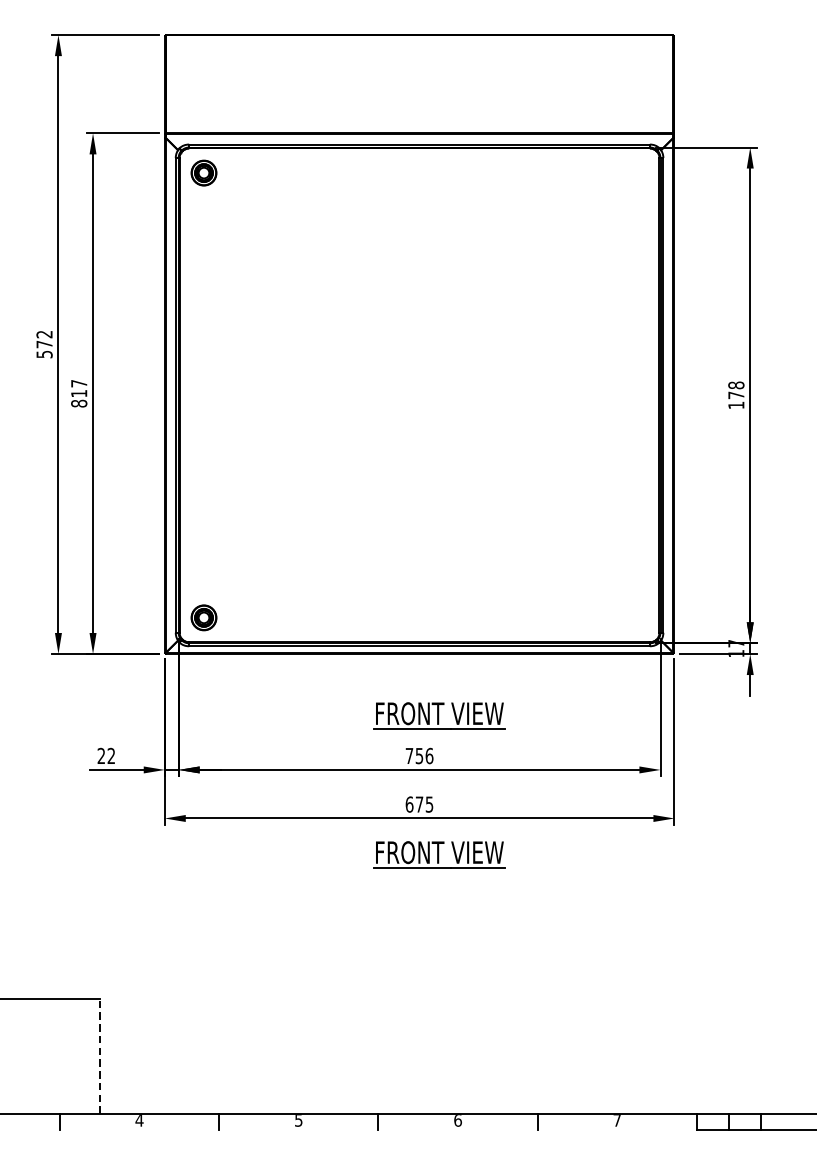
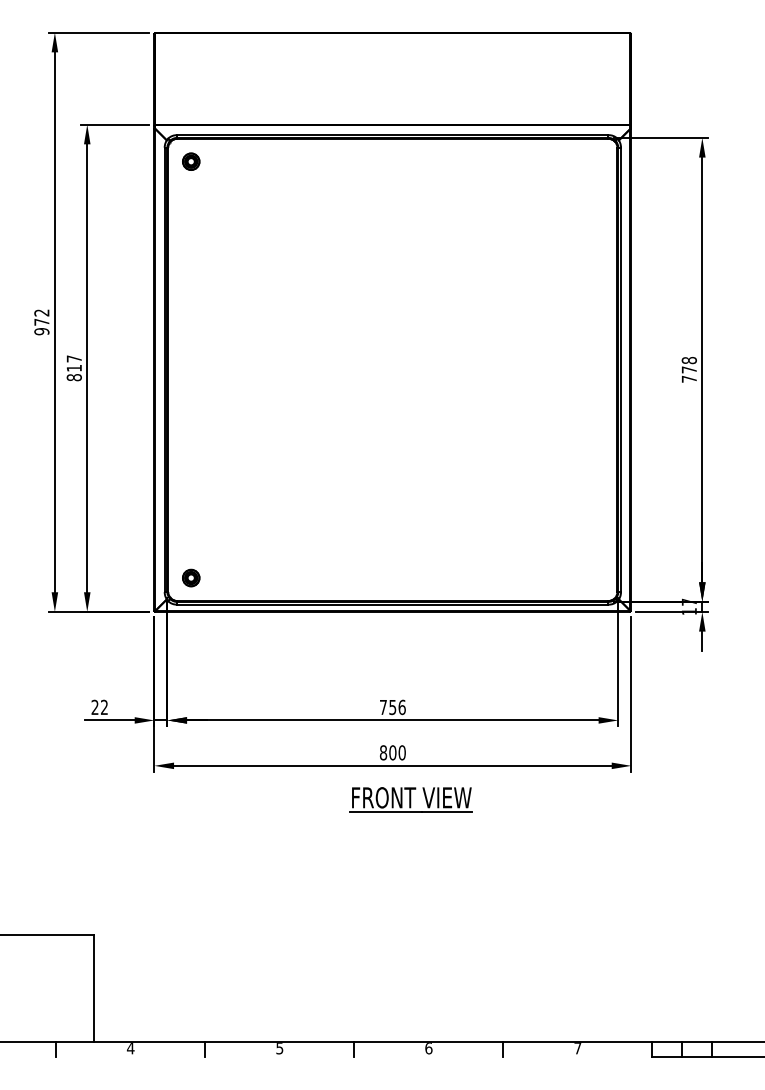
part: (204, 172) -> (191, 161), size x0.71
text: (44, 354) -> (41, 331), 572 -> 972
text: (735, 404) -> (688, 378), 178 -> 778
part: (204, 617) -> (191, 577), size x0.71
part: (438, 715) -> (410, 669), removed
text: (419, 804) -> (392, 752), 675 -> 800
line: (99, 1056) -> (93, 988), dashed -> solid

